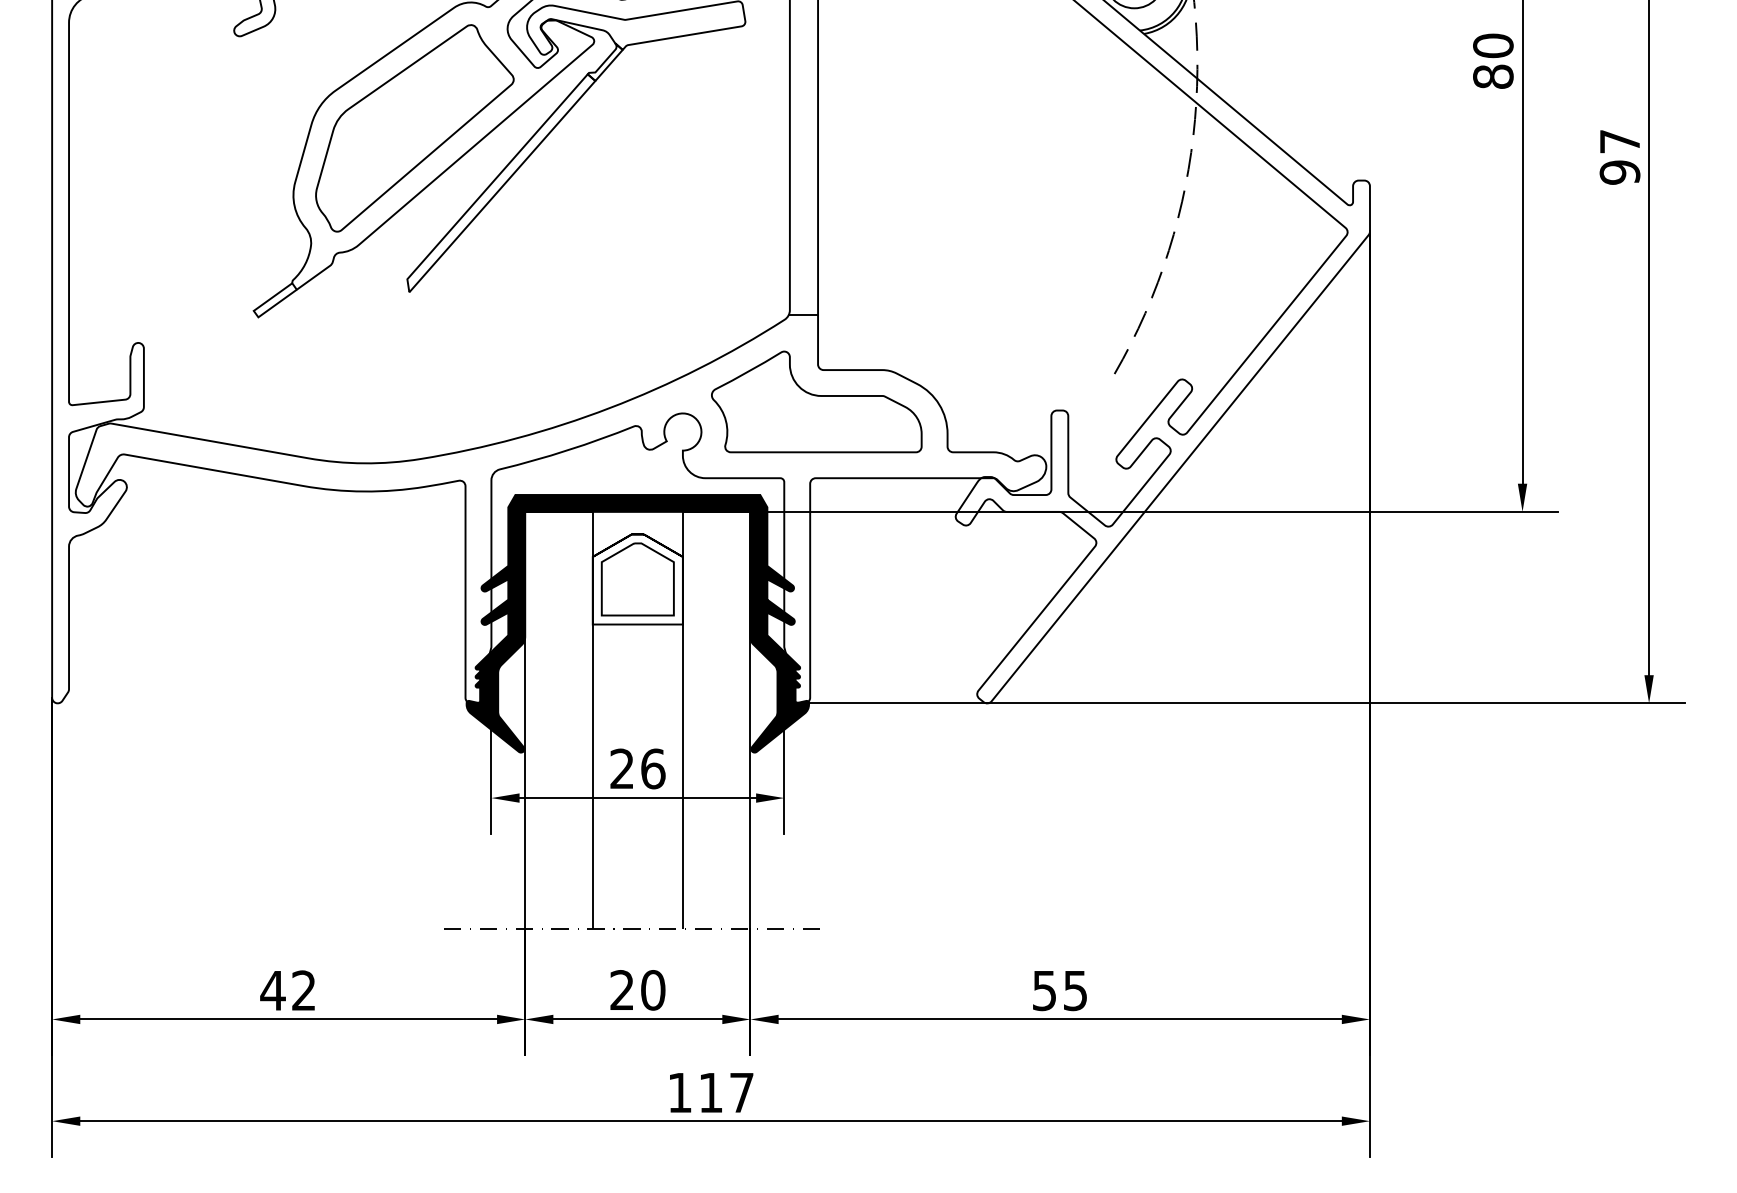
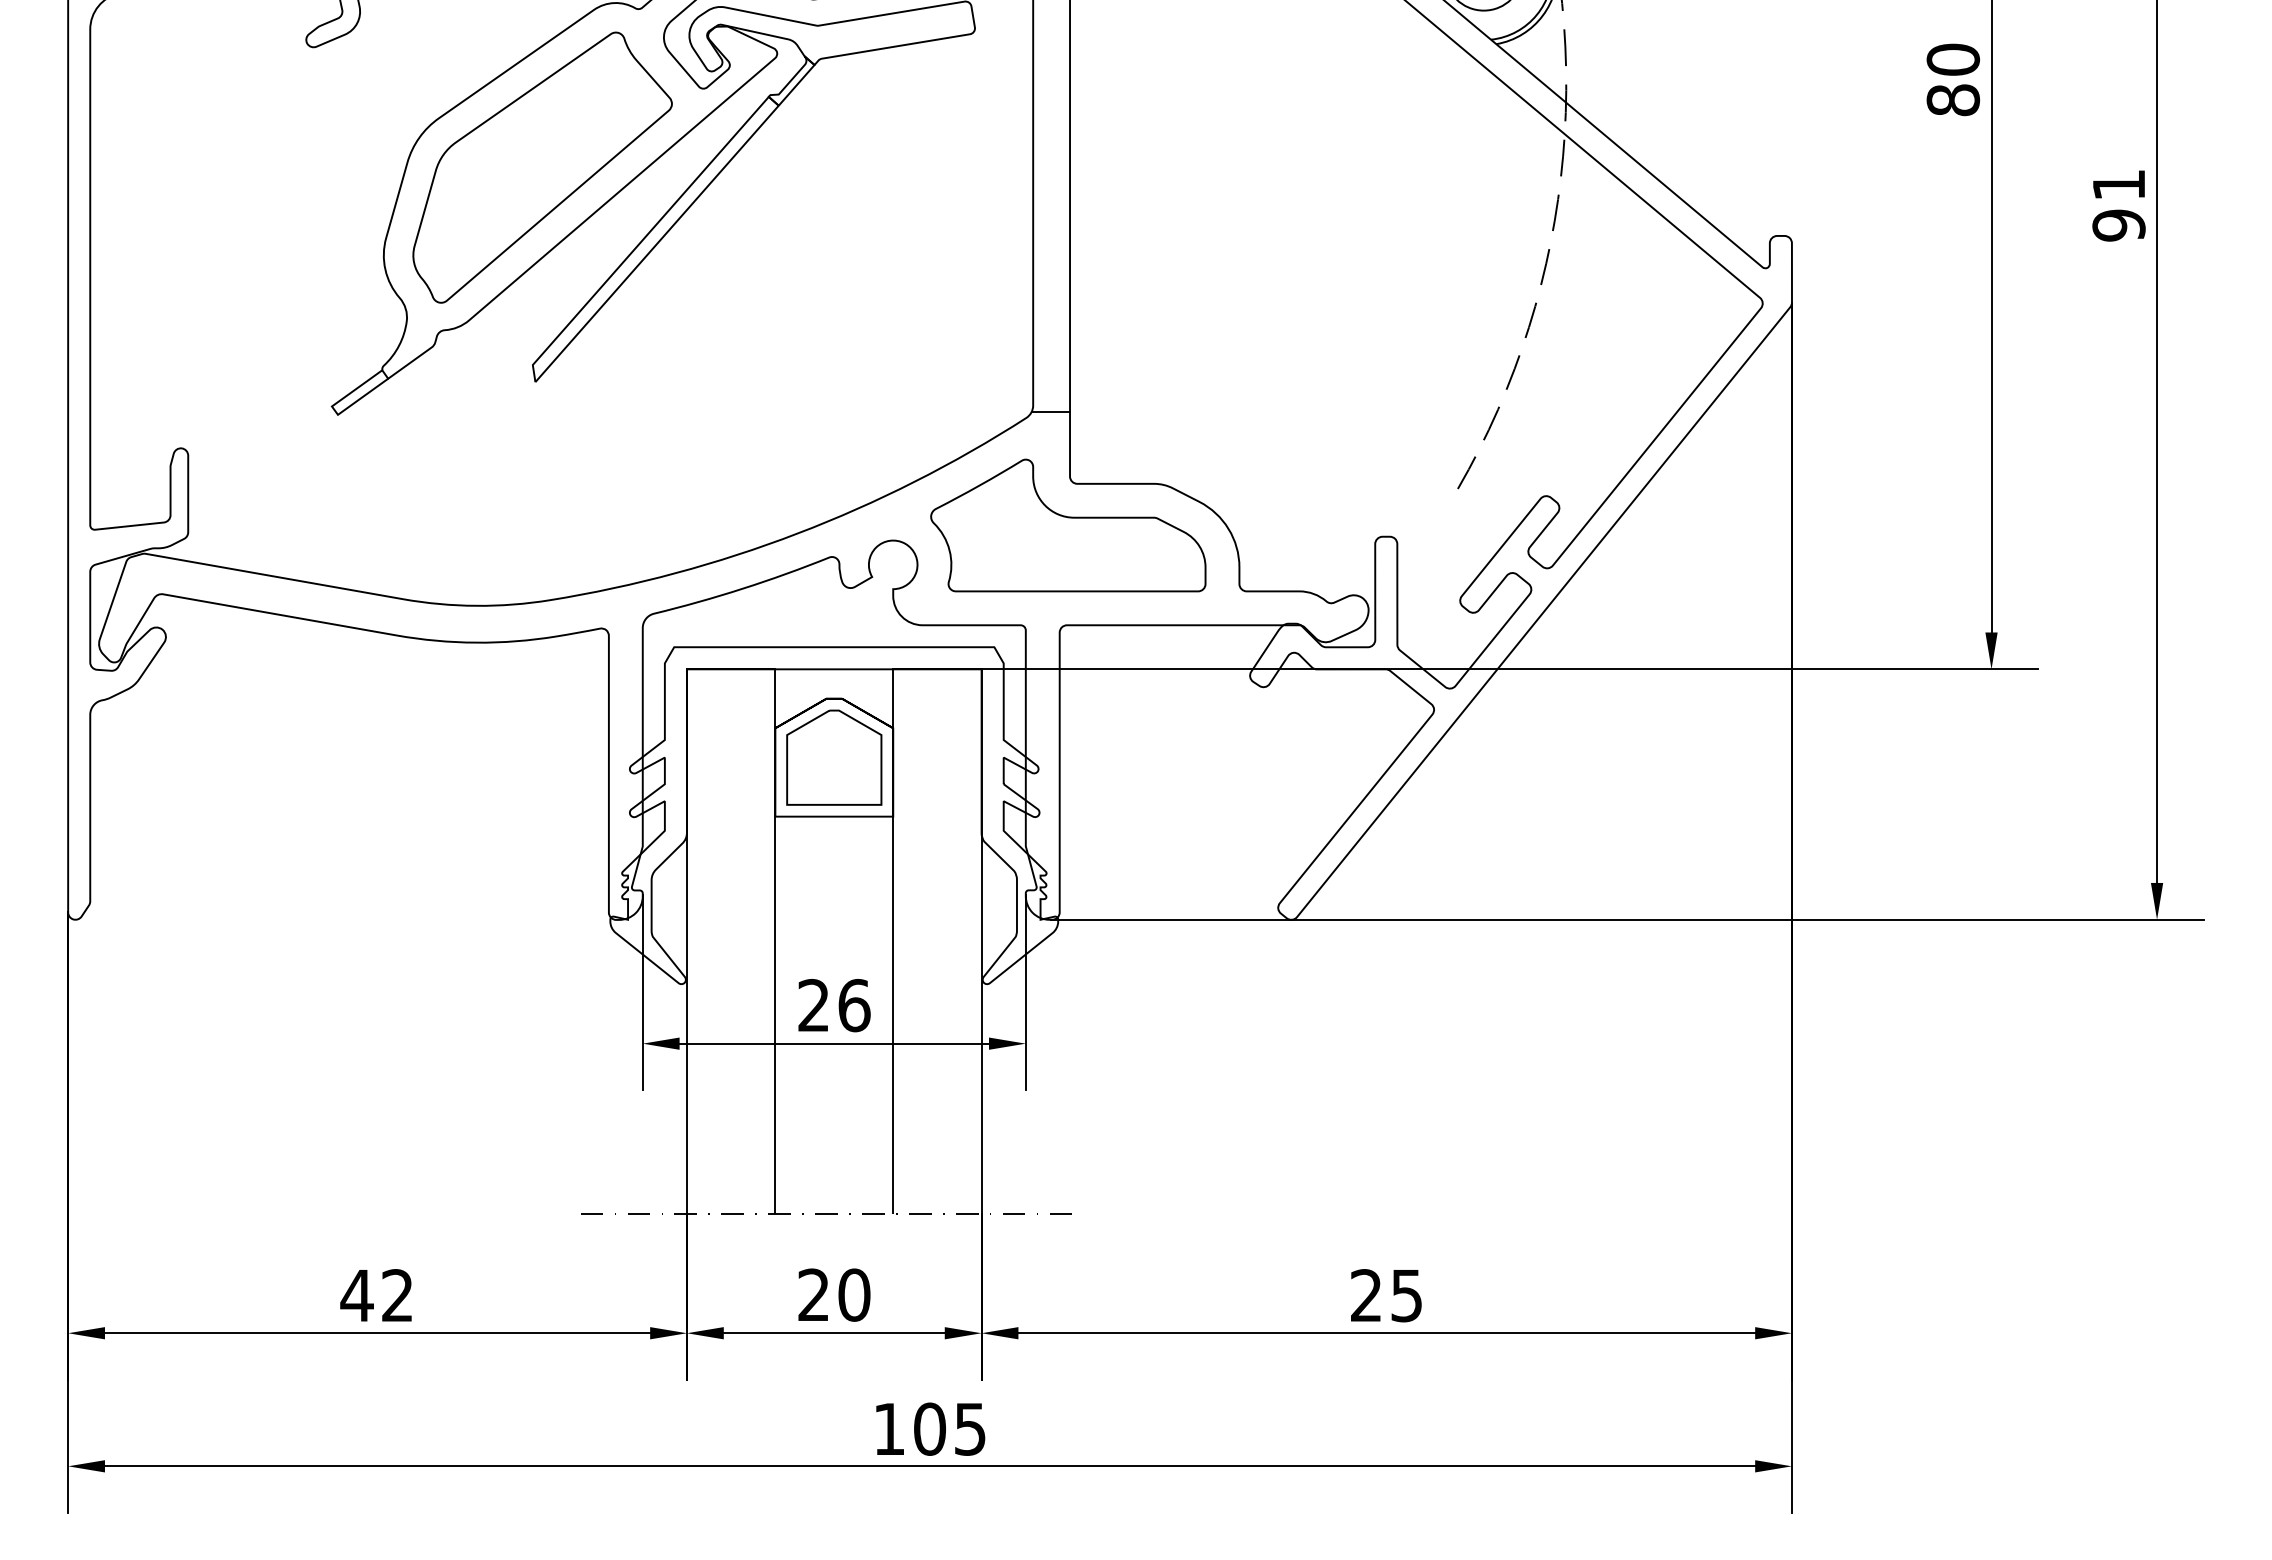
text: (1619, 141) -> (2118, 184), 97 -> 91
fill: (638, 623) -> (834, 815), removed
text: (1044, 990) -> (1366, 1295), 55 -> 25
text: (725, 1092) -> (949, 1428), 117 -> 105

